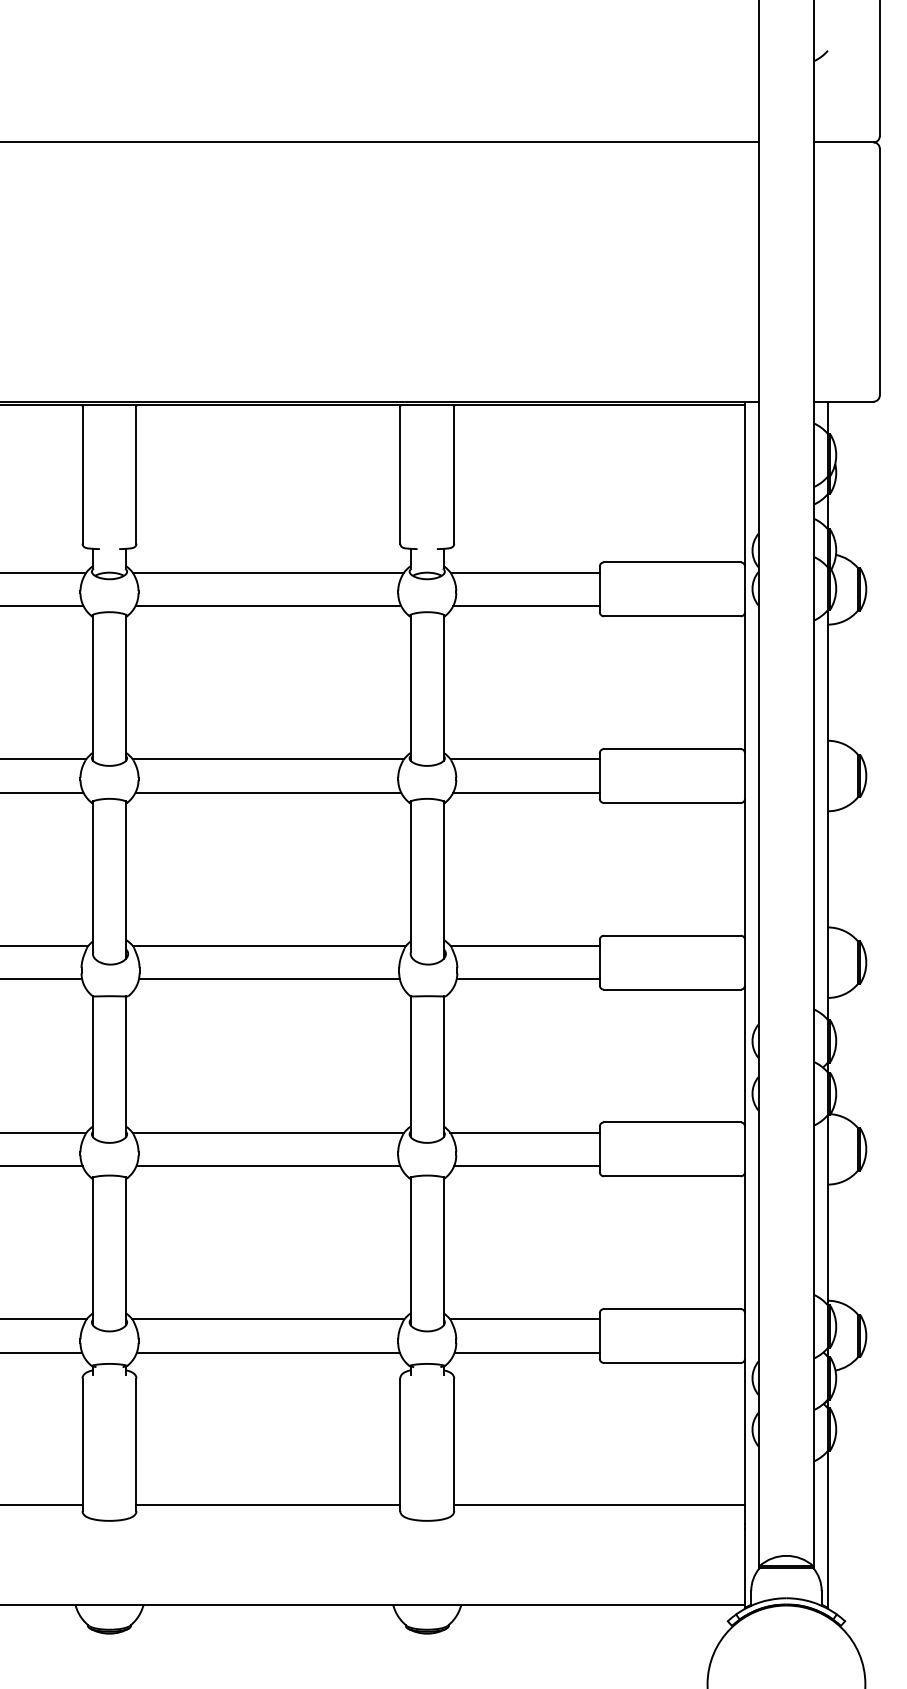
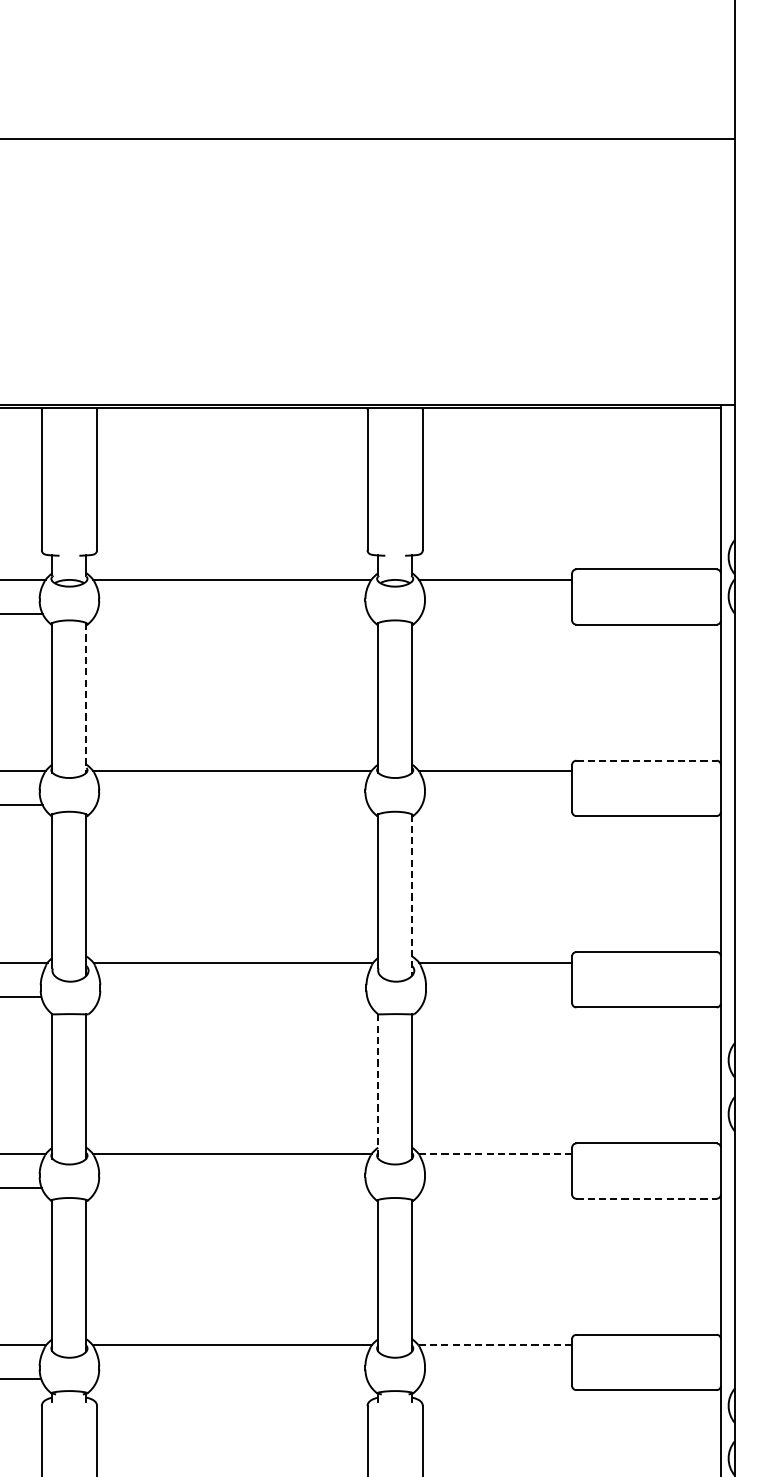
line: (268, 605) -> (232, 613), removed
line: (526, 605) -> (496, 613), removed
line: (126, 687) -> (86, 697), solid -> dashed
line: (672, 749) -> (646, 761), solid -> dashed
line: (268, 792) -> (232, 805), removed
line: (526, 792) -> (496, 805), removed
line: (443, 880) -> (411, 895), solid -> dashed
line: (268, 979) -> (232, 996), removed
line: (527, 979) -> (497, 996), removed
line: (410, 1067) -> (378, 1087), solid -> dashed
line: (525, 1132) -> (495, 1153), solid -> dashed
line: (268, 1165) -> (232, 1187), removed
line: (526, 1165) -> (496, 1187), removed
line: (672, 1176) -> (646, 1198), solid -> dashed
line: (525, 1319) -> (495, 1345), solid -> dashed
line: (267, 1352) -> (231, 1379), removed
line: (526, 1352) -> (496, 1379), removed

